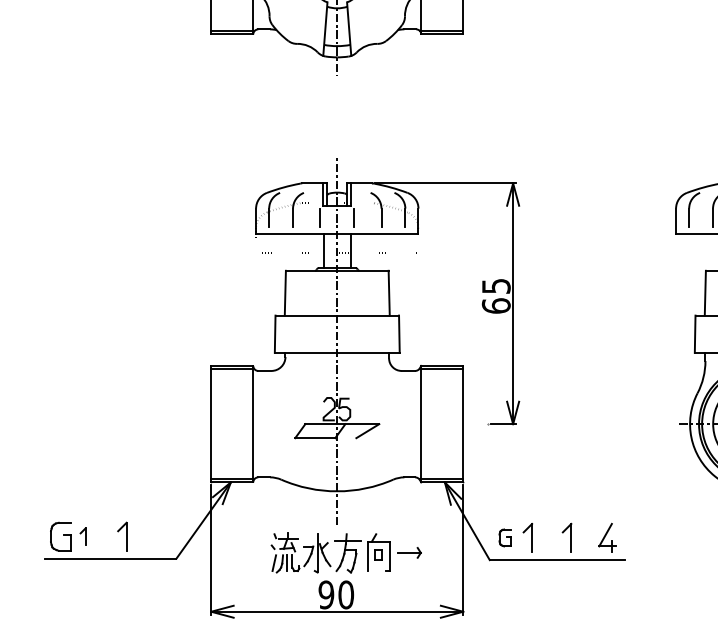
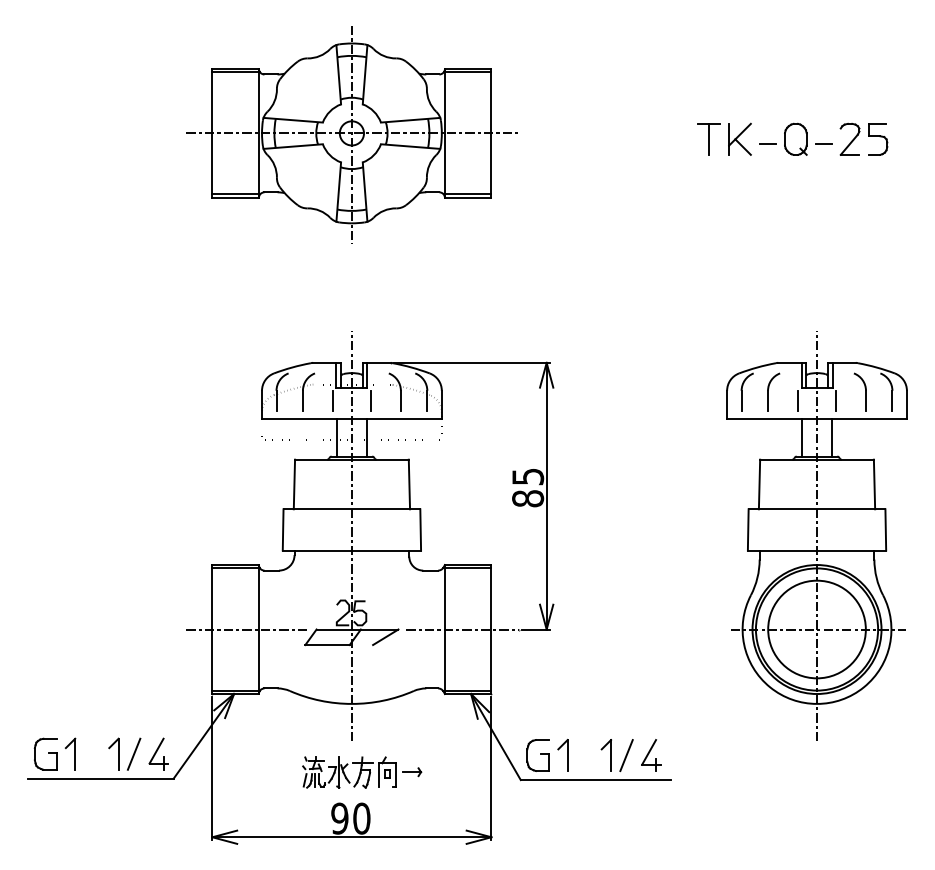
text: (495, 305) -> (527, 498), 65 -> 85
line: (242, 424) -> (246, 629), added
line: (437, 424) -> (462, 629), added
part: (83, 536) -> (70, 753), size x1.67
line: (140, 536) -> (133, 753), added
part: (162, 536) -> (158, 753), added
part: (504, 537) -> (537, 755), size x1.67
line: (585, 537) -> (626, 755), added
part: (346, 553) -> (362, 772), size x0.71

